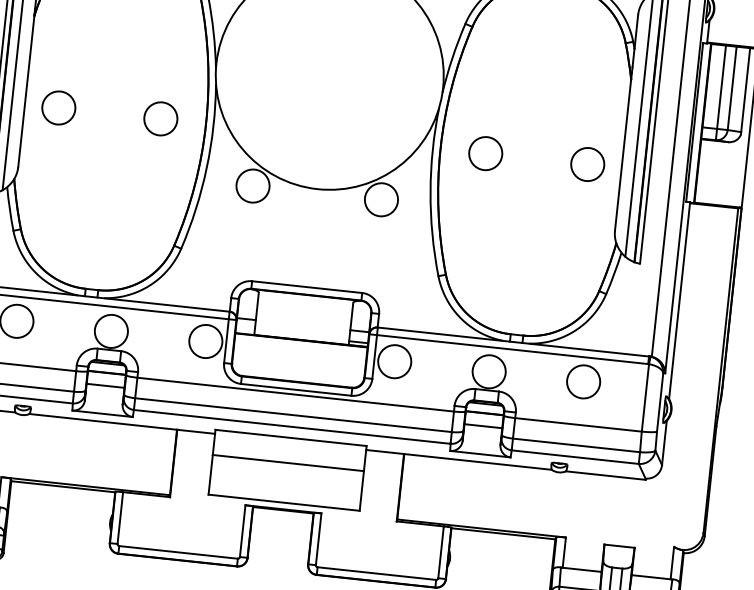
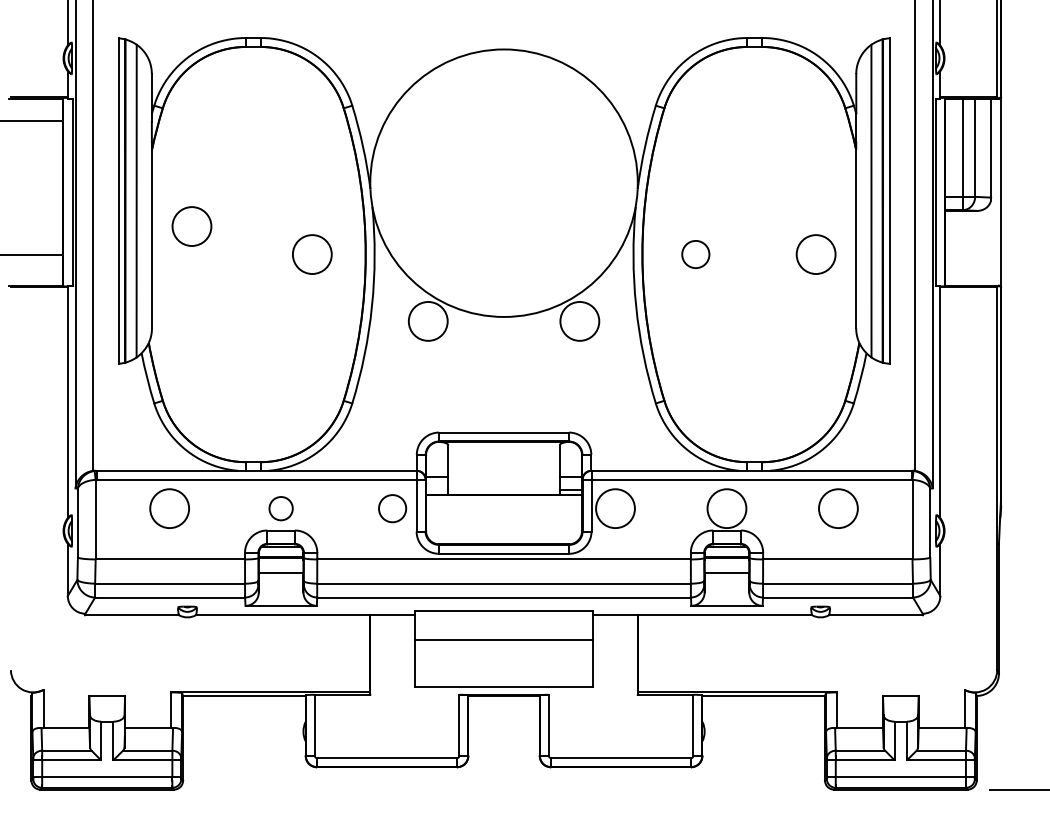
circle: (58, 107) -> (191, 226), moved
circle: (485, 153) -> (695, 254), size x0.7
circle: (110, 331) -> (280, 508), size x0.6
circle: (205, 341) -> (392, 508), size x0.7

